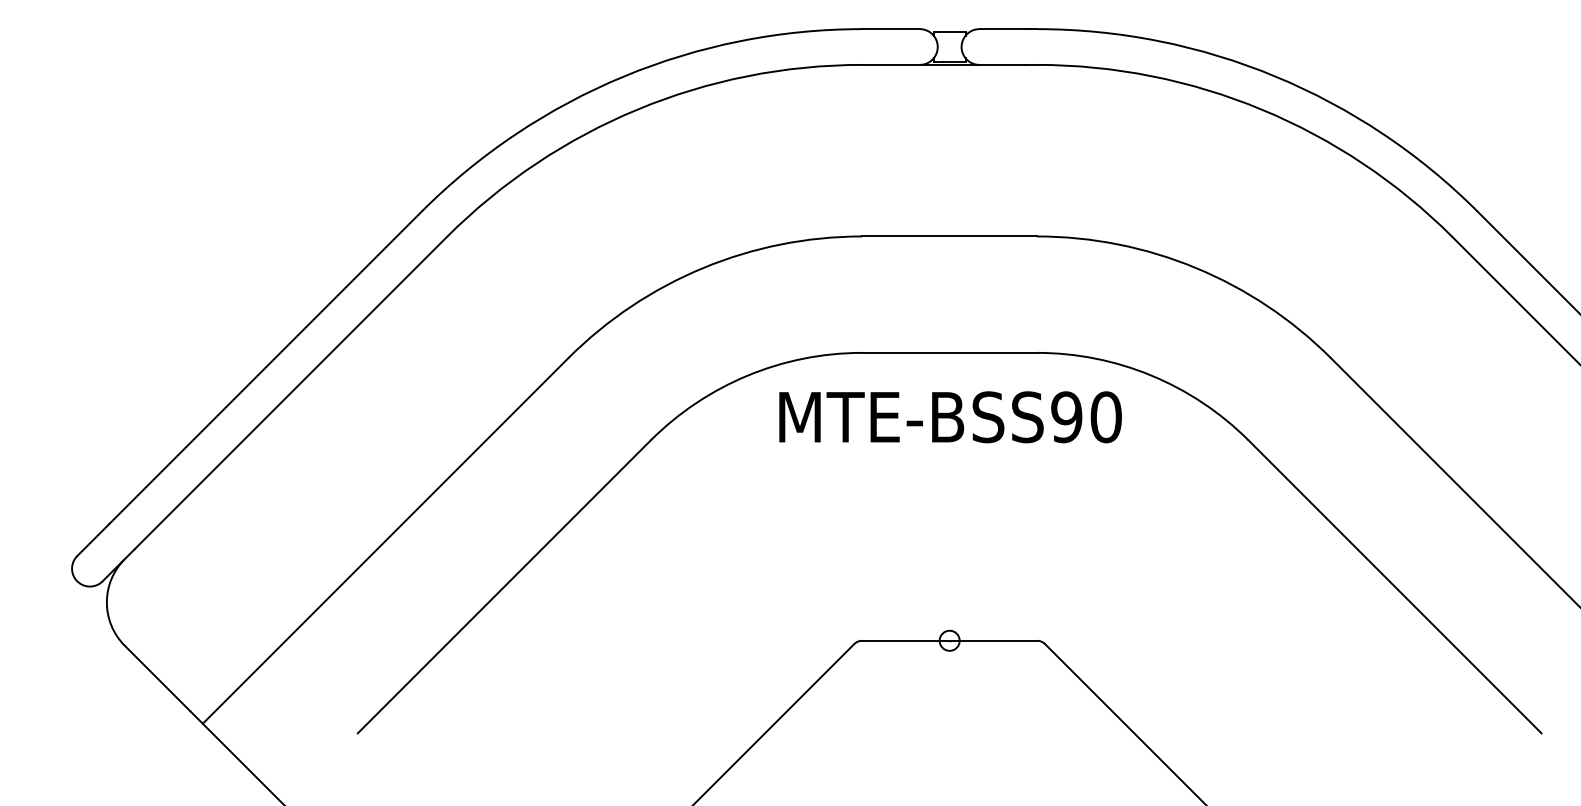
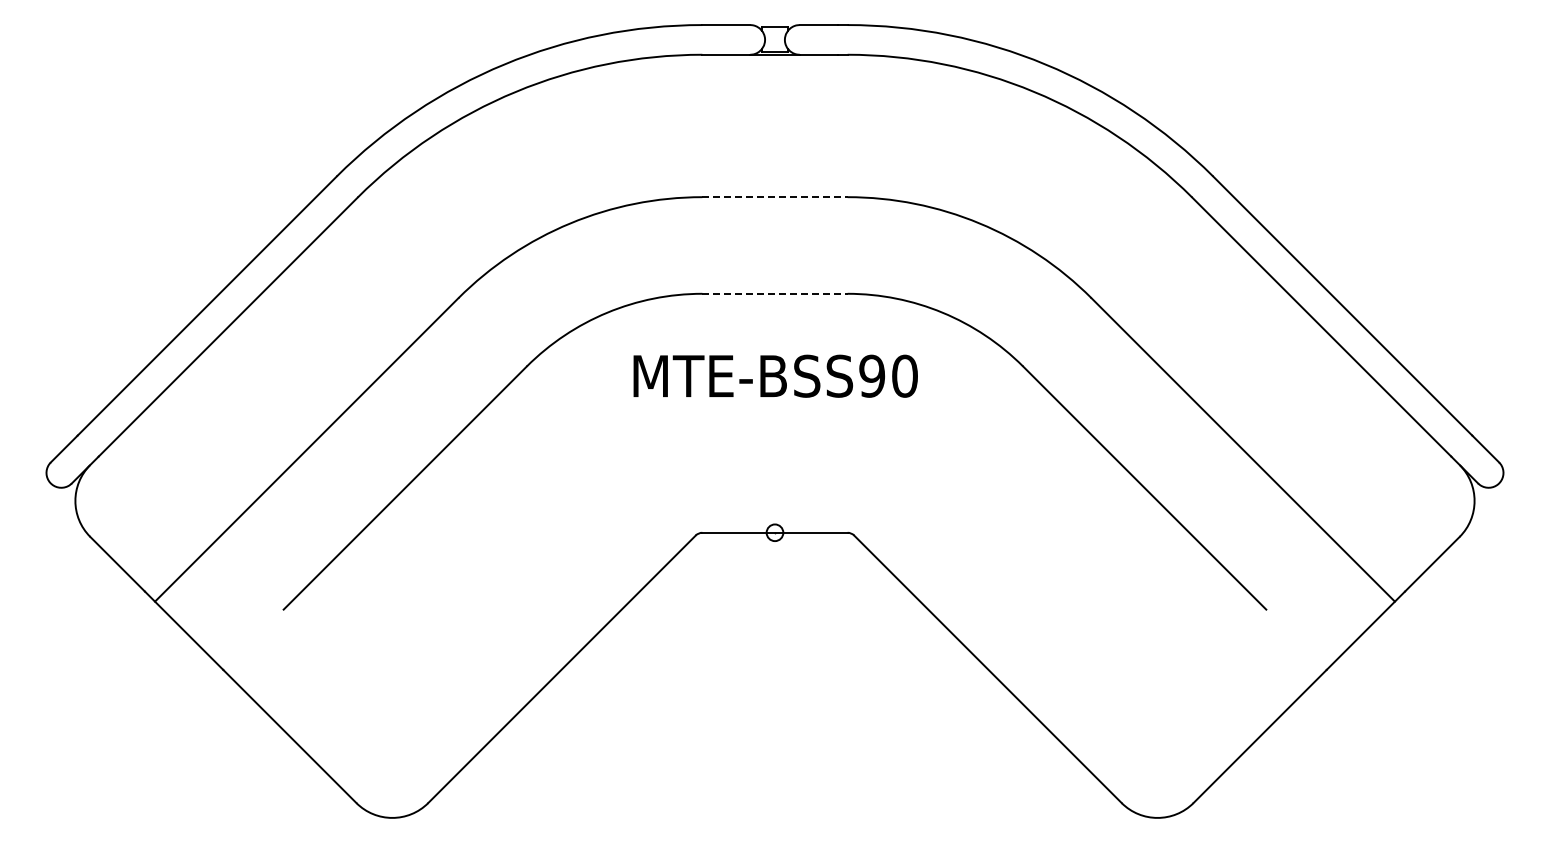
line: (949, 236) -> (774, 197), solid -> dashed
line: (949, 352) -> (774, 293), solid -> dashed
text: (950, 416) -> (775, 375), moved

